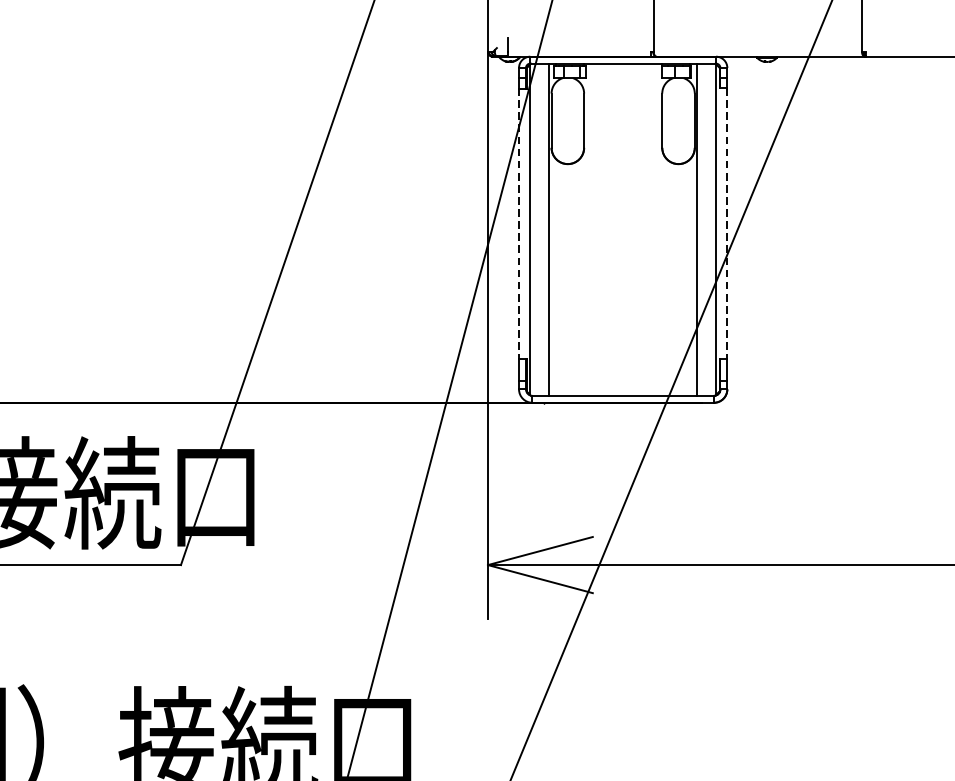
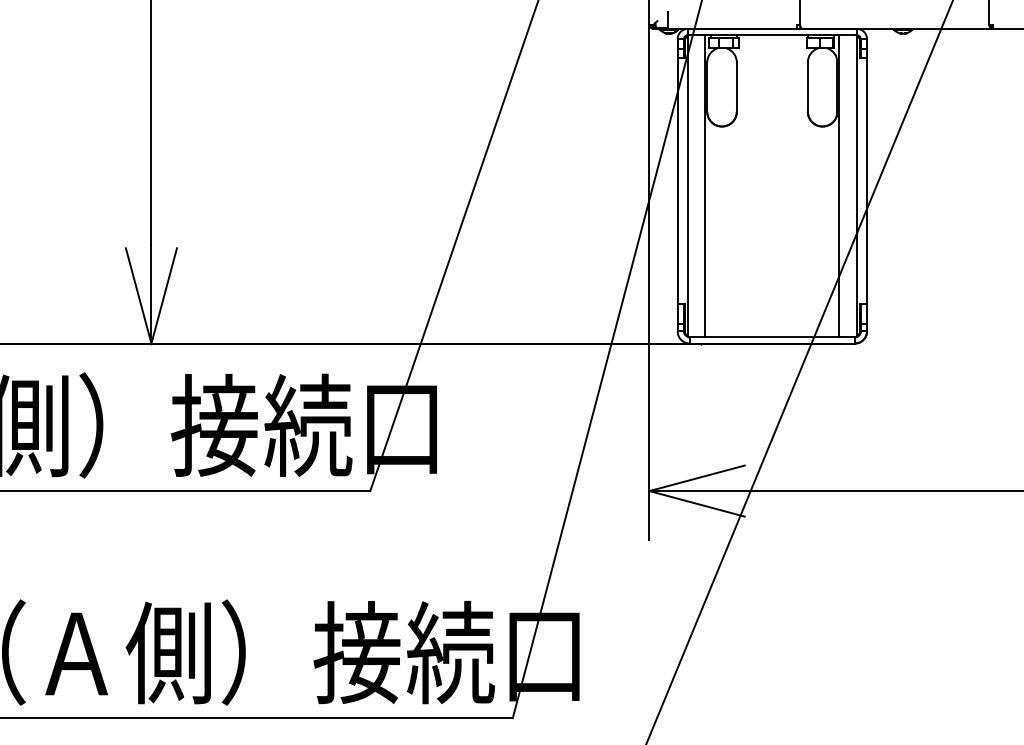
line: (518, 224) -> (677, 181), dashed -> solid
line: (727, 224) -> (867, 181), dashed -> solid

